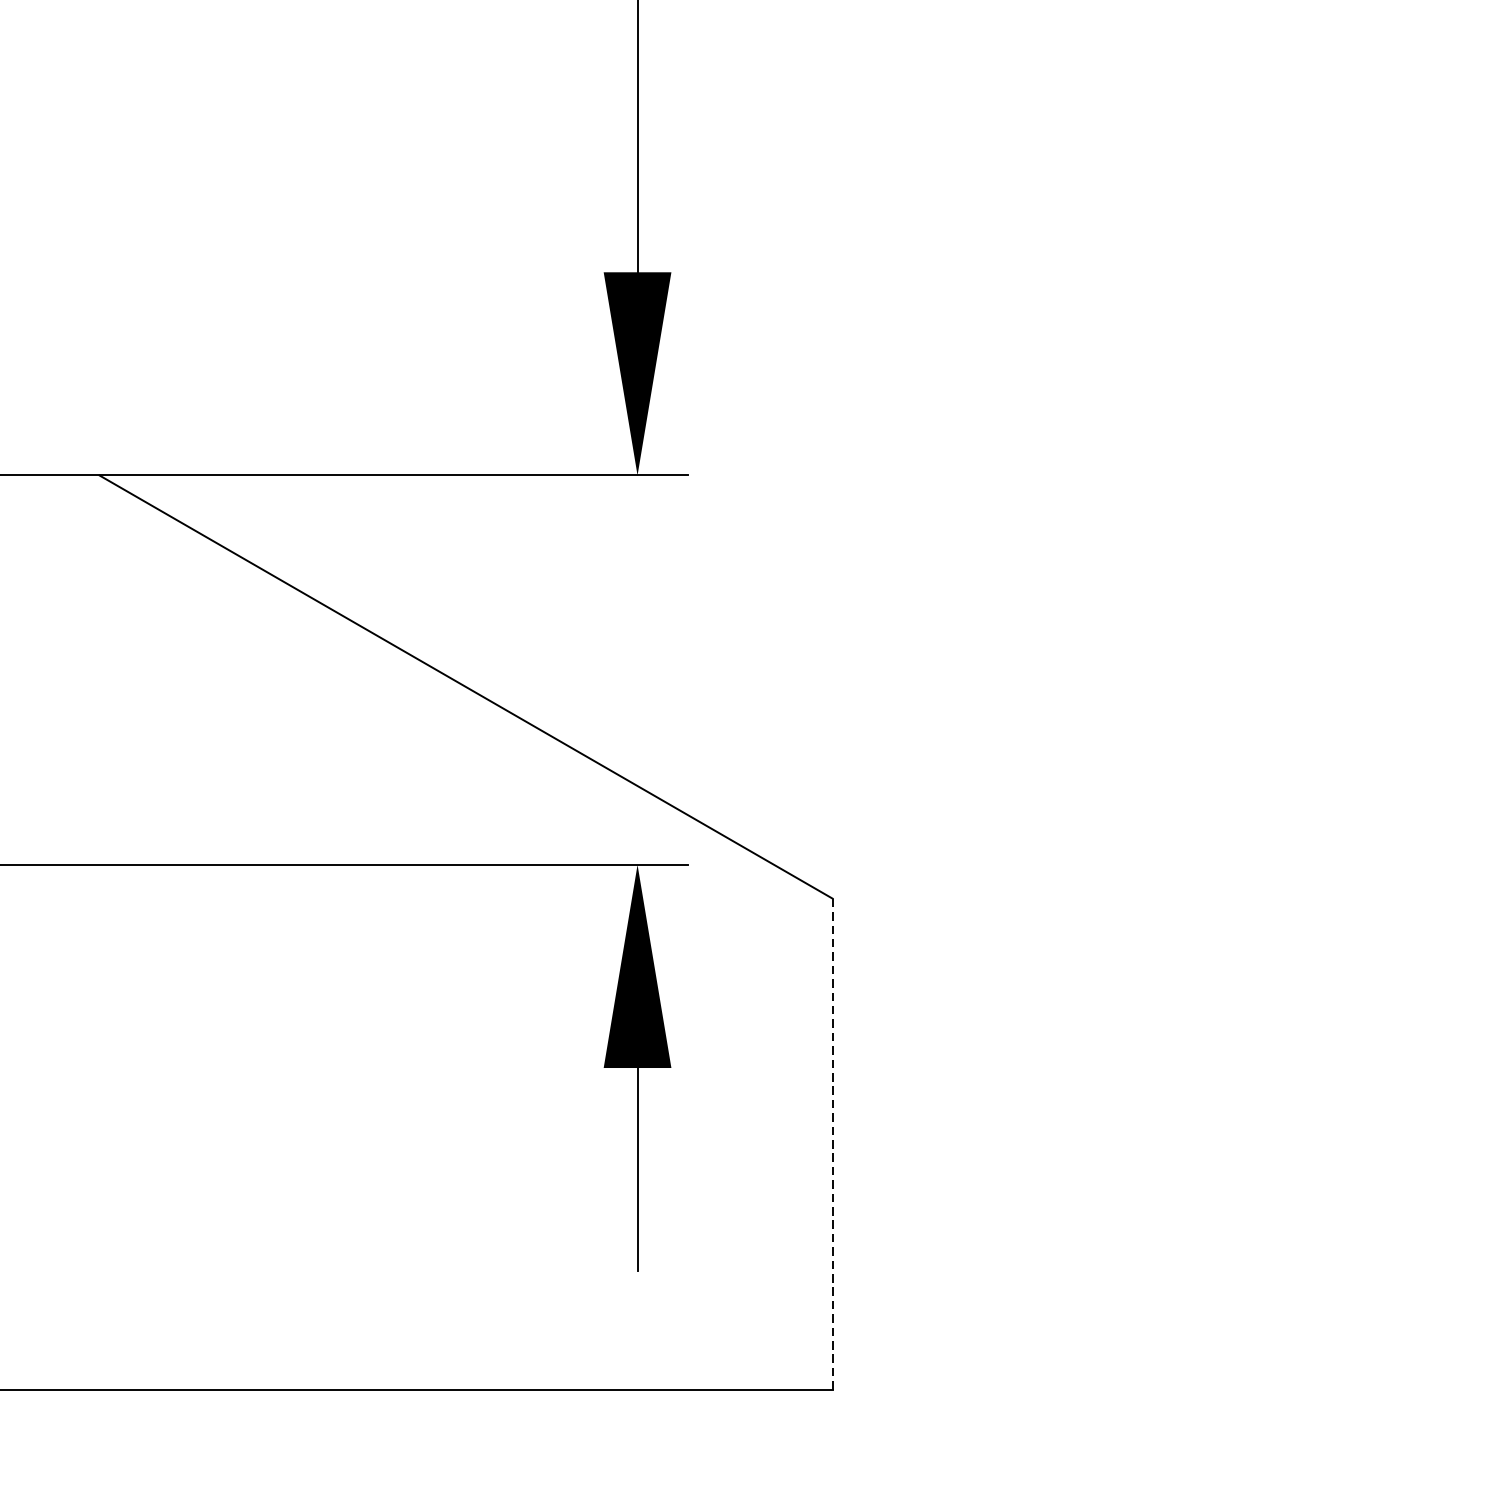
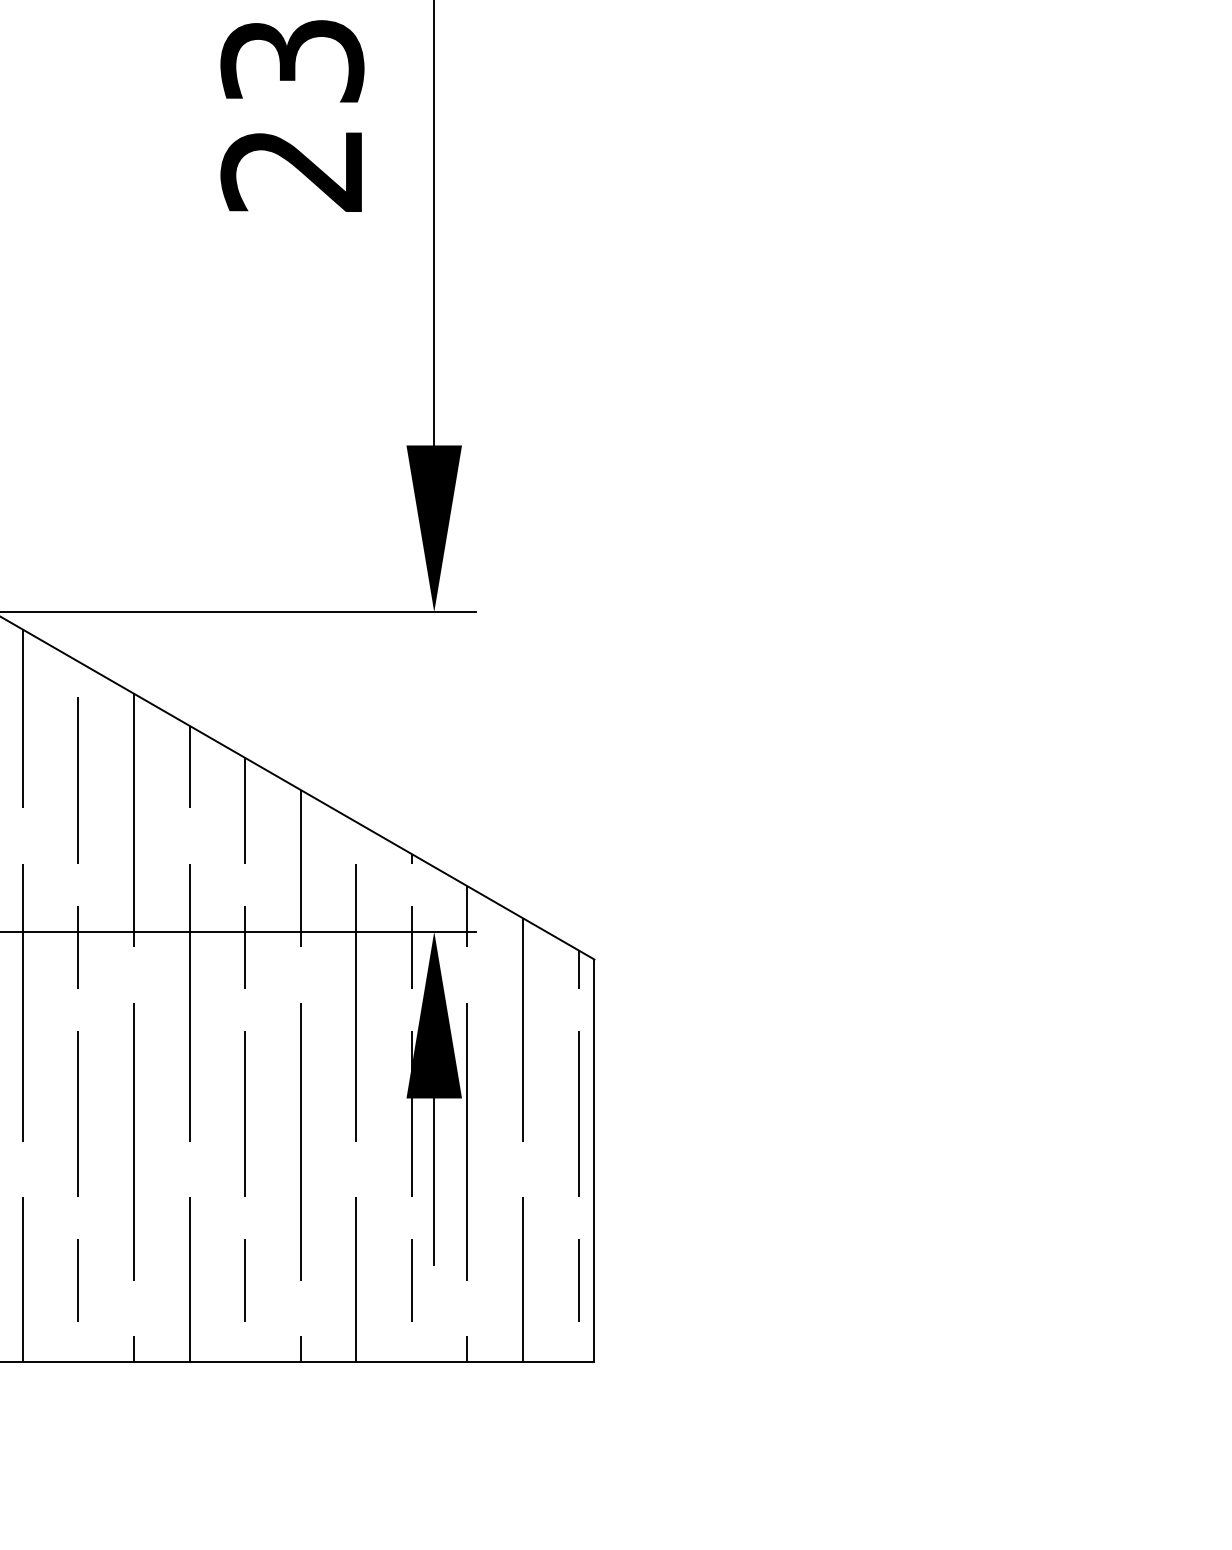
hatch: (474, 942) -> (300, 995), added
line: (832, 1144) -> (594, 1161), dashed -> solid

